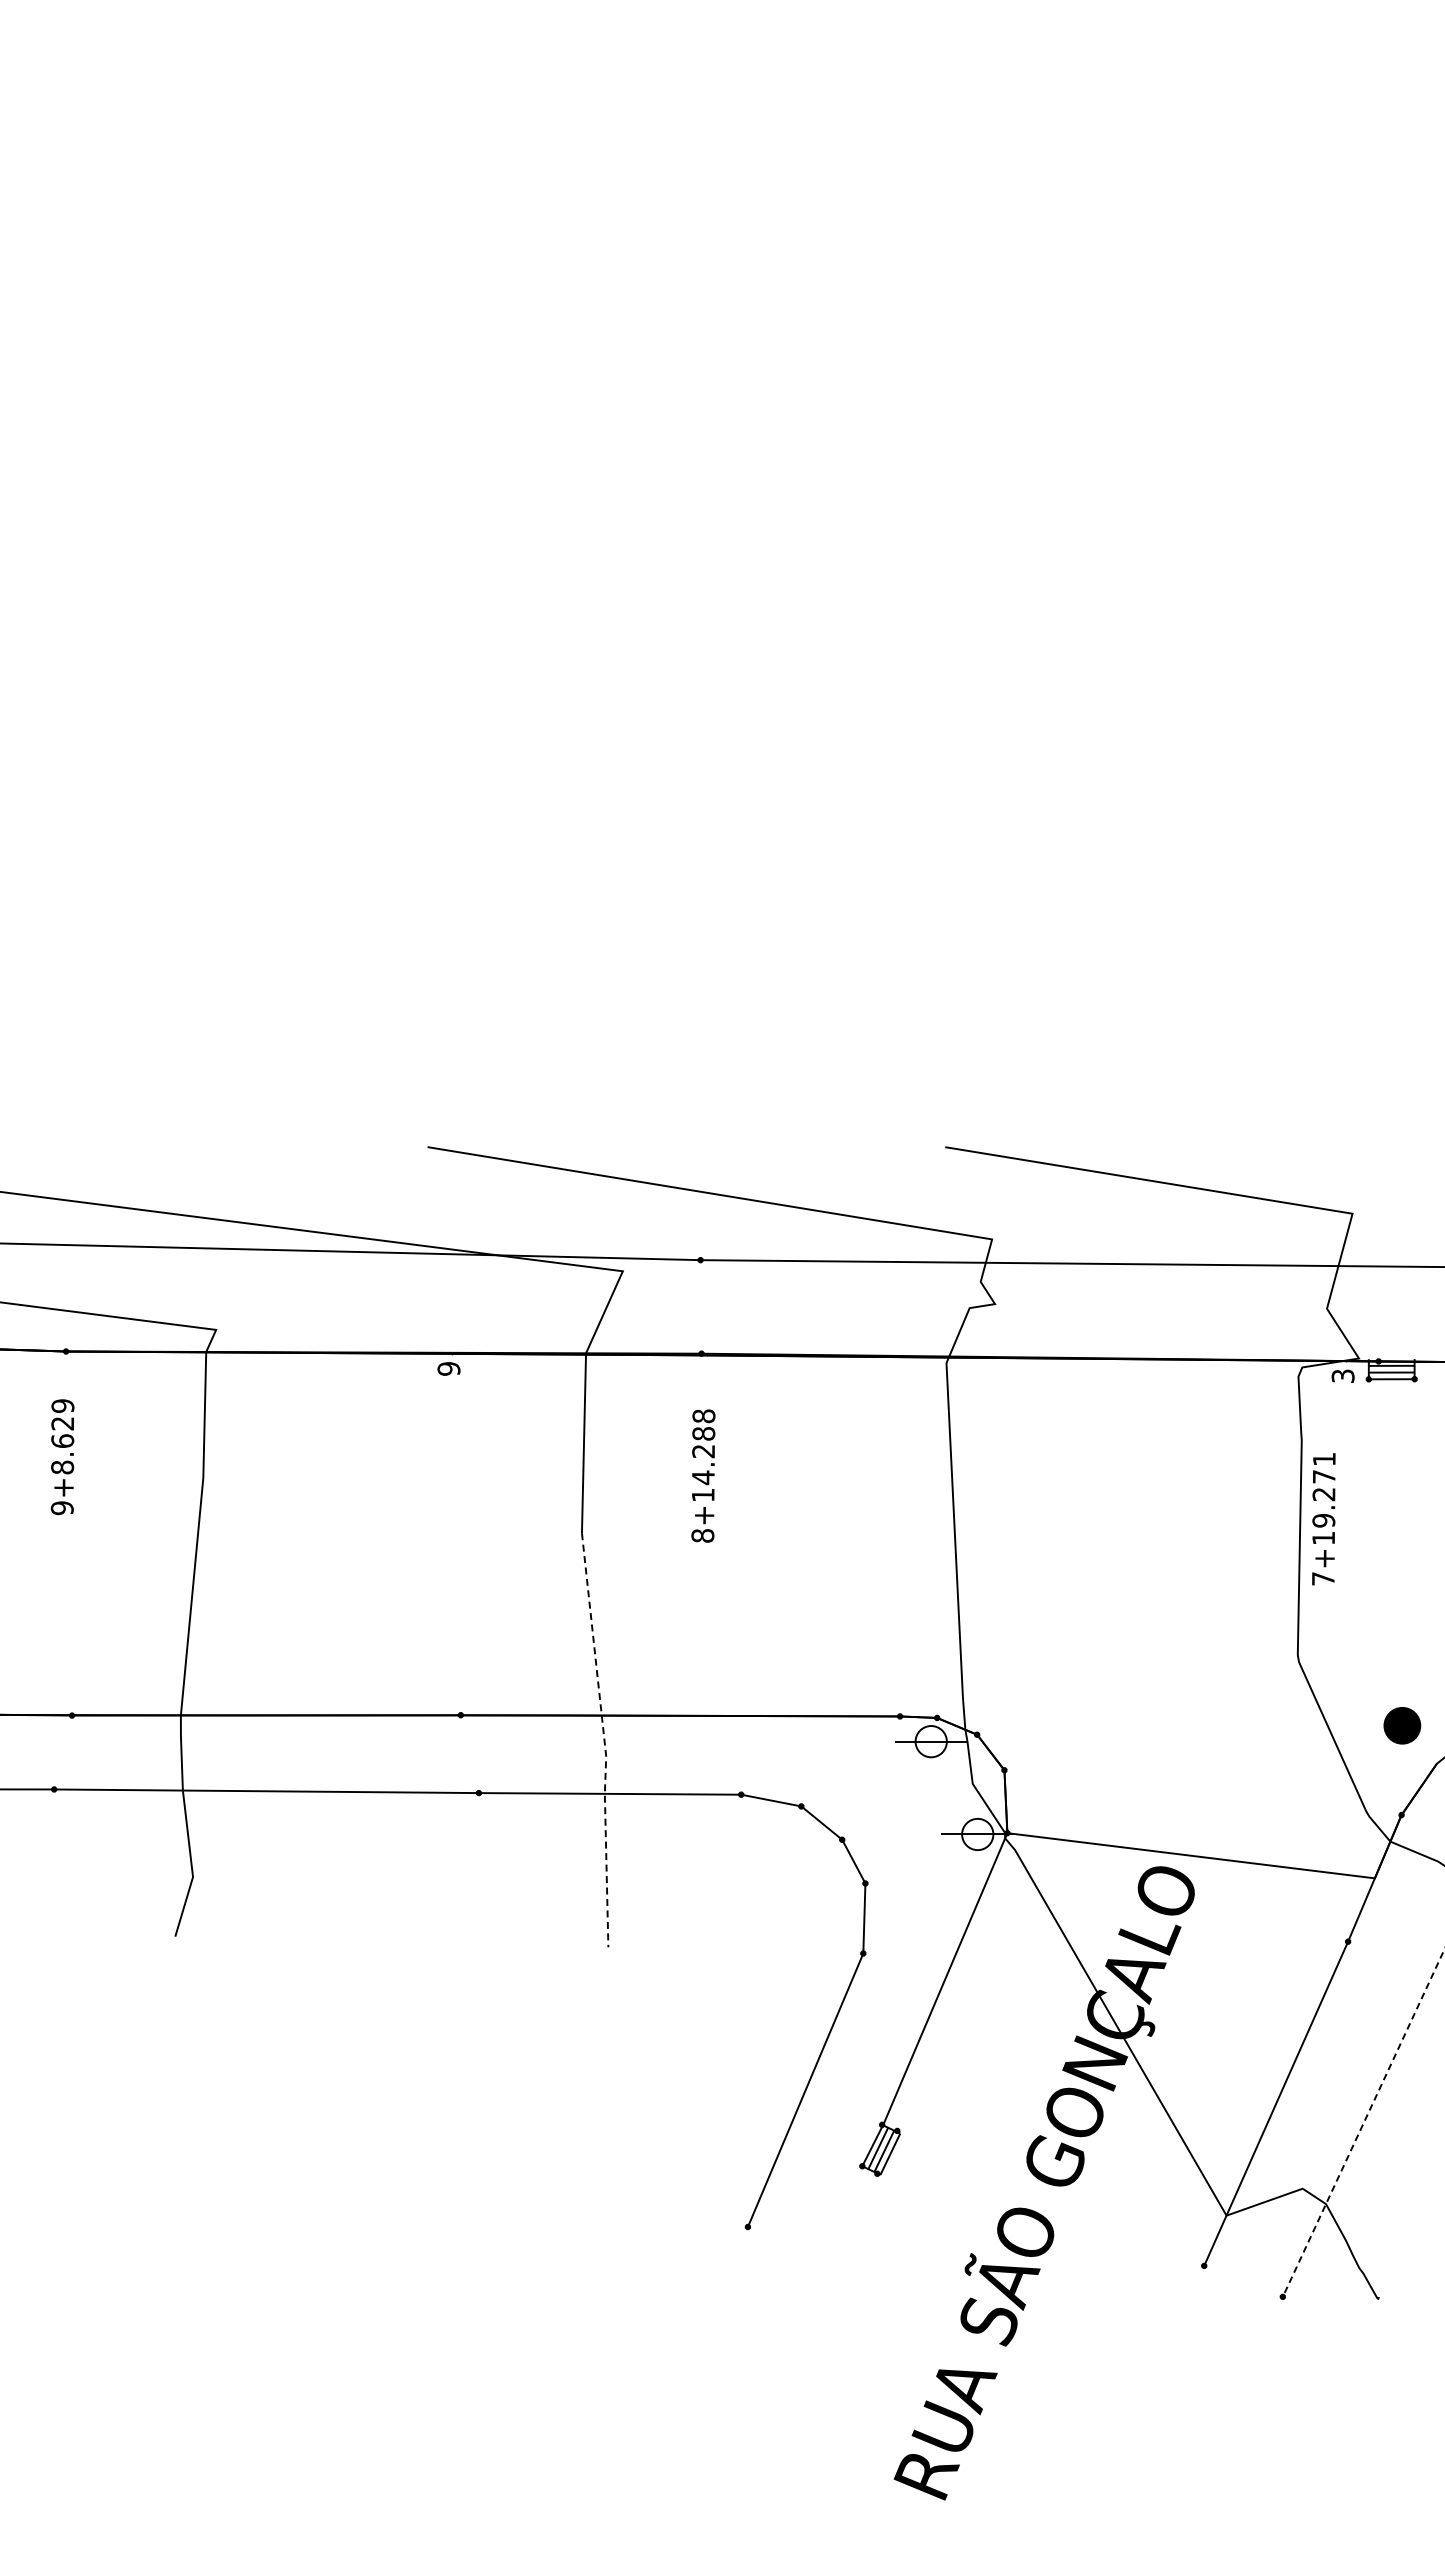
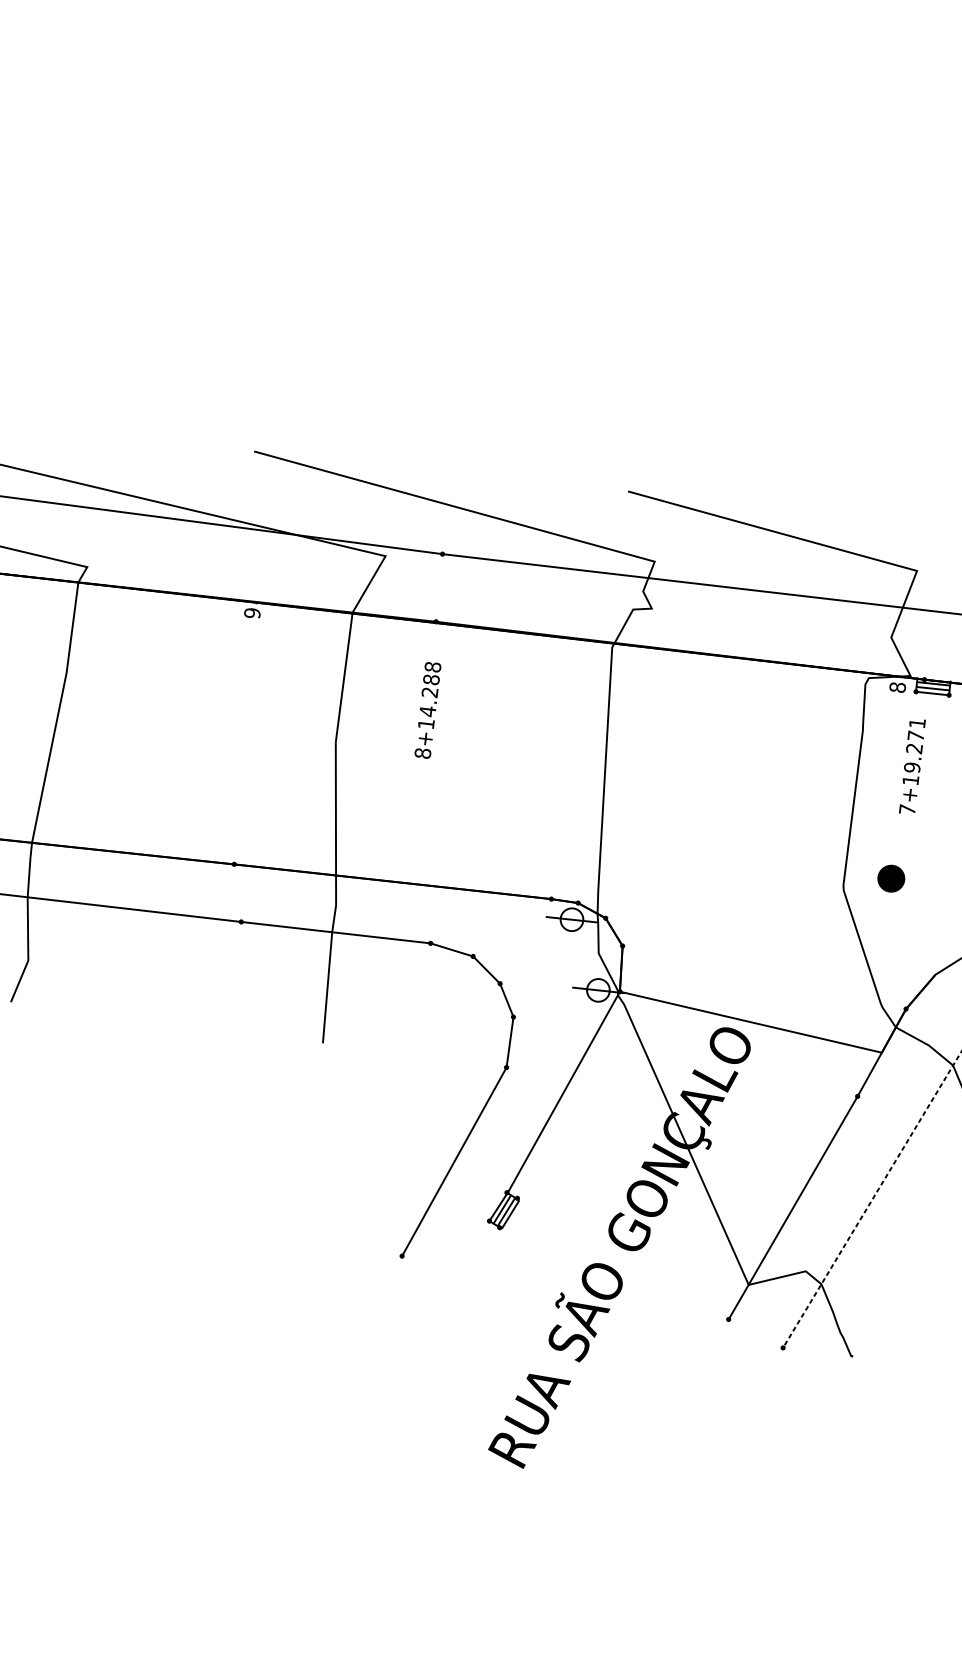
text: (1342, 1376) -> (897, 687), 3 -> 8
text: (1323, 1519) -> (912, 766), moved
part: (1402, 1725) -> (891, 878), moved
line: (604, 1741) -> (336, 894), dashed -> solid

